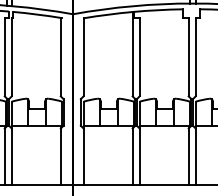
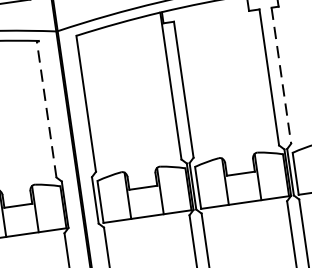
line: (60, 56) -> (45, 108), solid -> dashed
line: (195, 57) -> (281, 75), solid -> dashed

